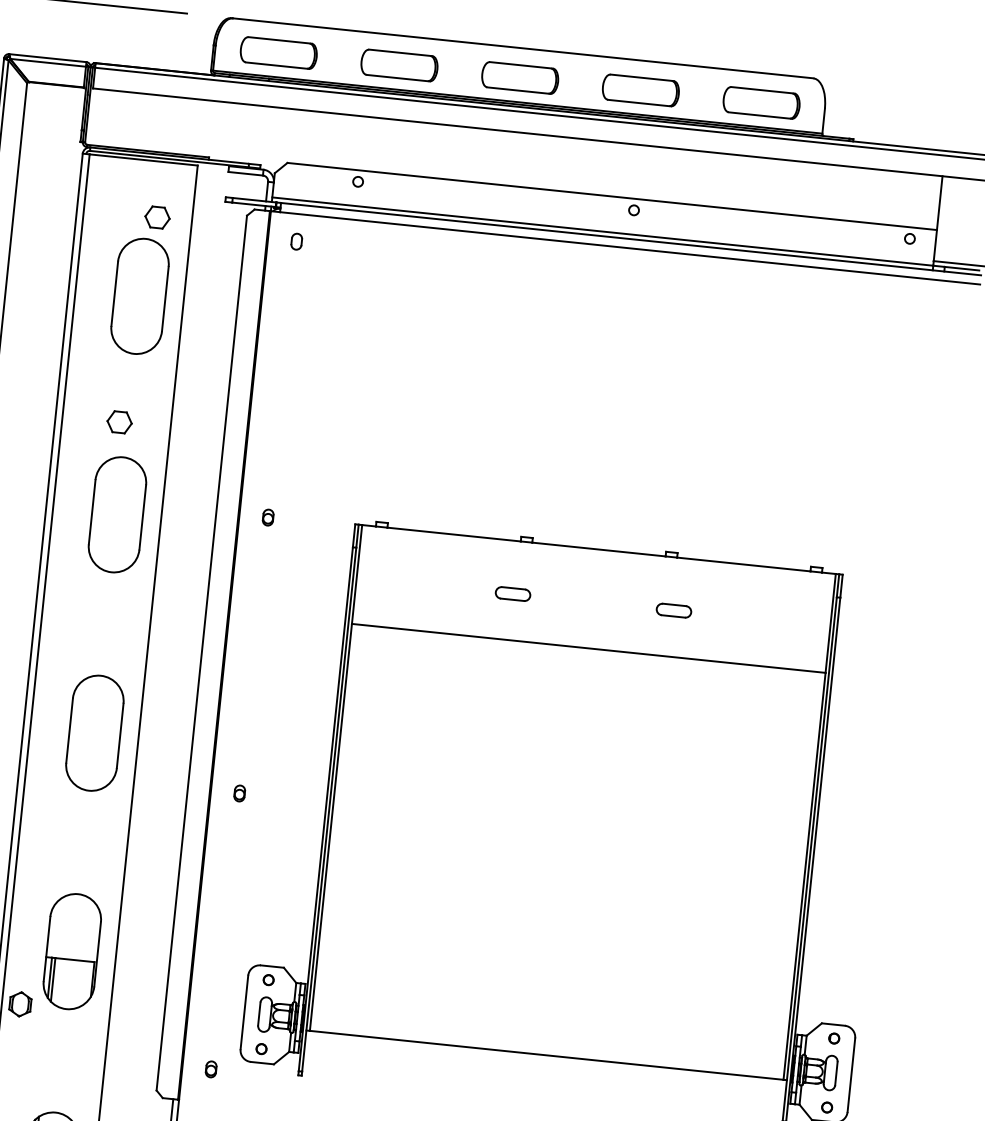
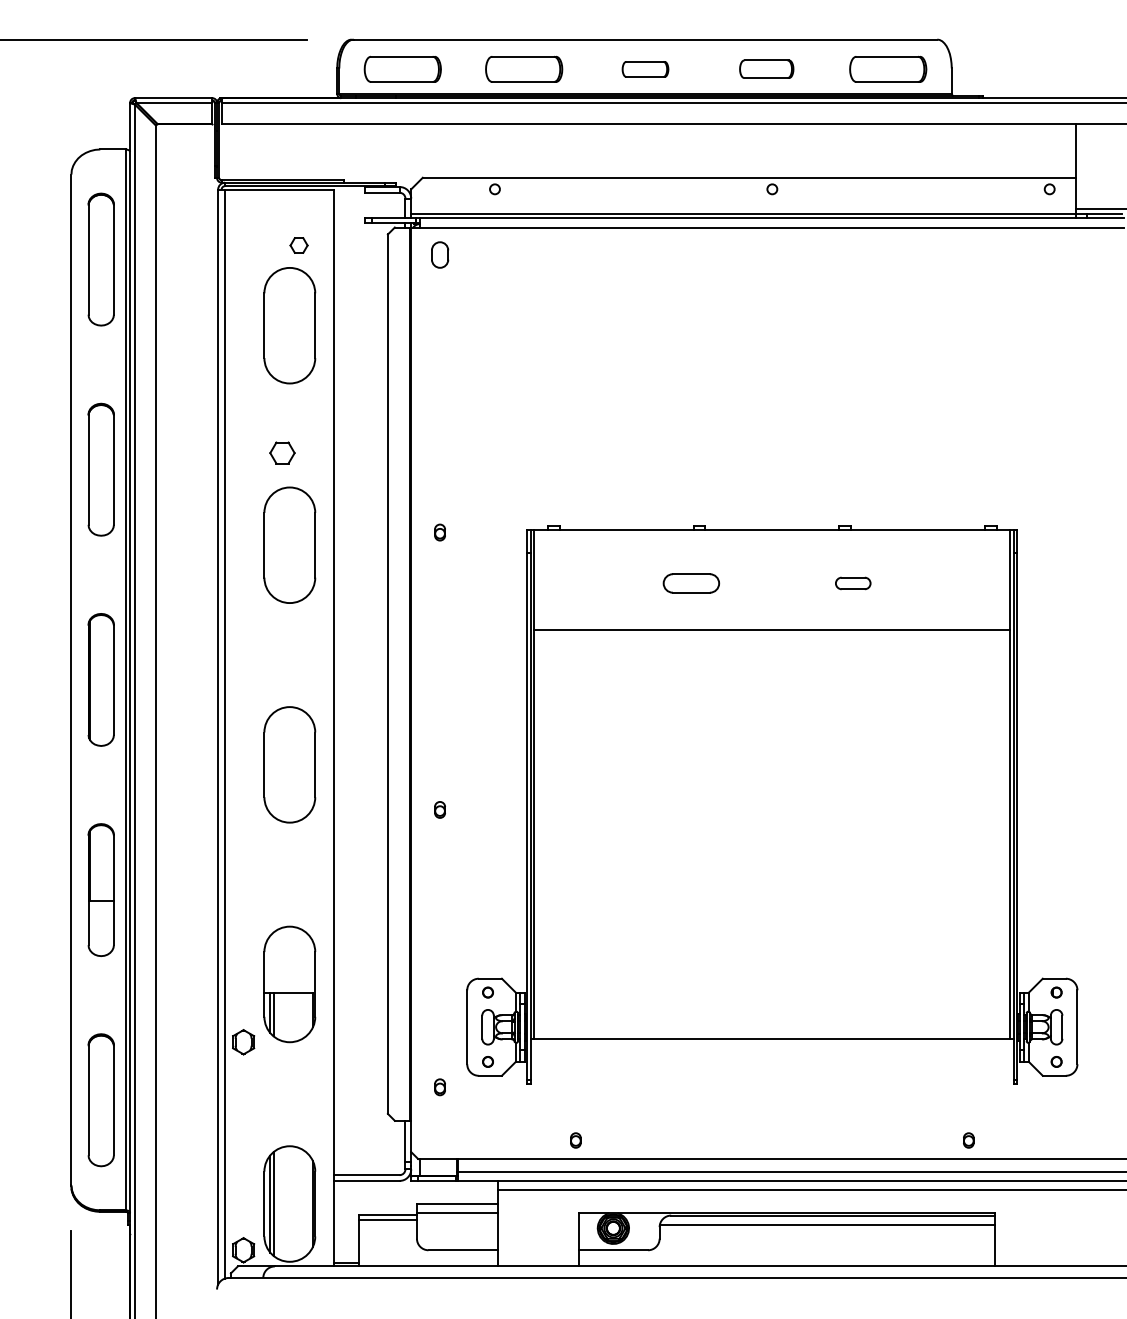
part: (520, 78) -> (645, 69), size x0.6
part: (640, 89) -> (766, 68), size x0.7
part: (156, 217) -> (298, 245), size x0.7
part: (296, 241) -> (439, 255), size x1.6
part: (513, 594) -> (691, 583), size x1.6

